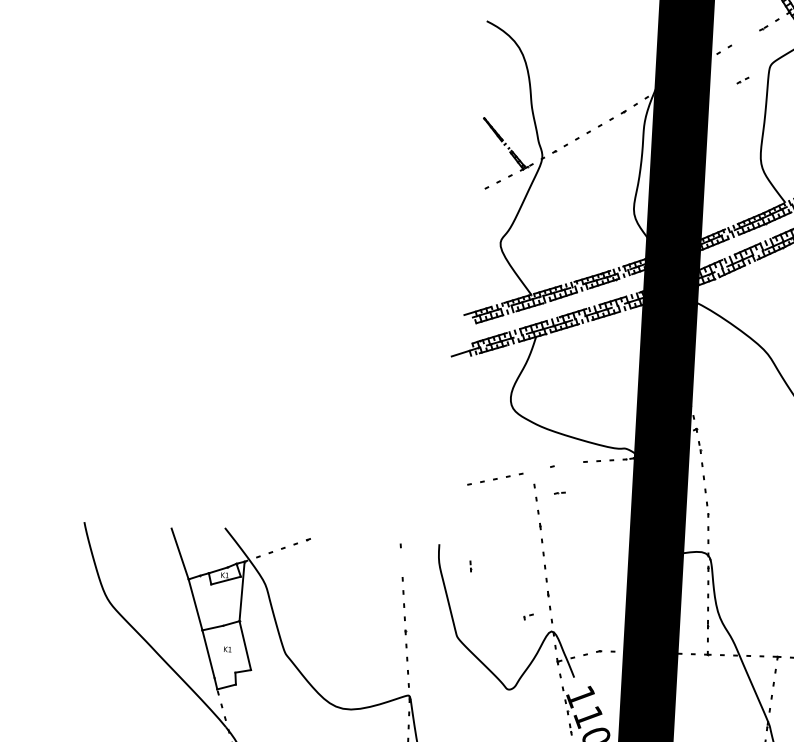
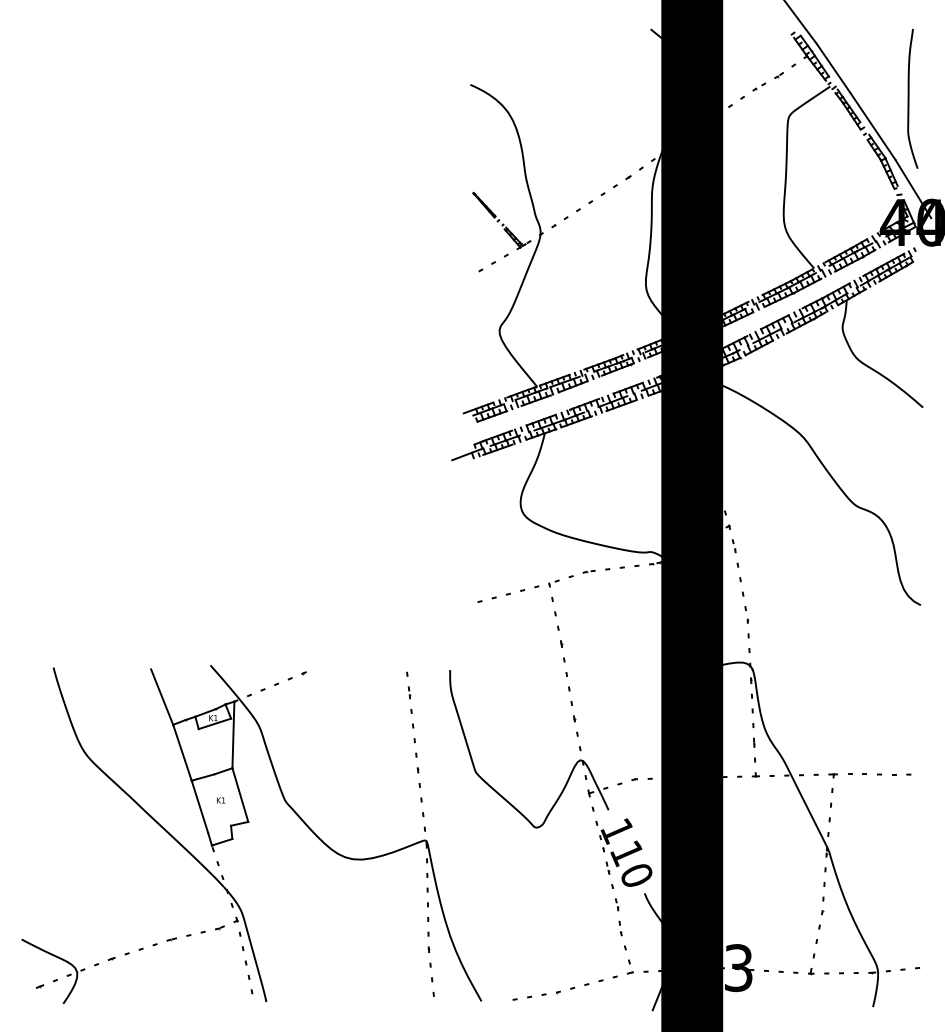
part: (743, 80) -> (759, 86), moved
part: (559, 492) -> (588, 571), moved
part: (470, 566) -> (409, 692), moved
part: (528, 616) -> (553, 583), moved

